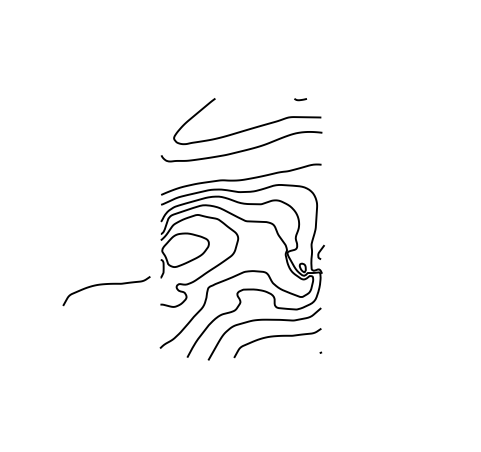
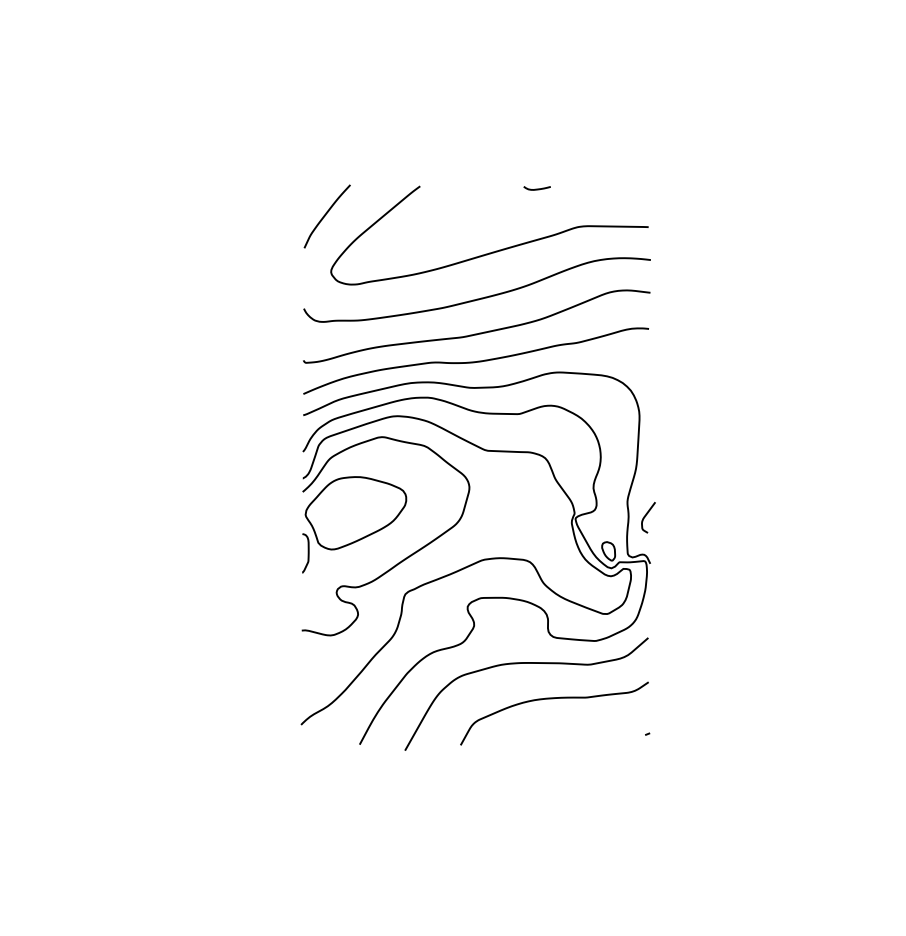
curve: (300, 99) -> (536, 188), moved
curve: (172, 112) -> (327, 216), added
curve: (243, 165) -> (480, 330), added
curve: (104, 285) -> (181, 589), removed

